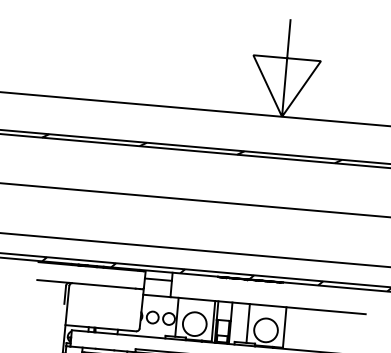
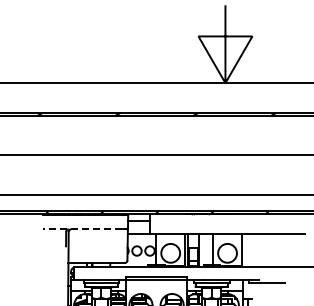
line: (85, 284) -> (81, 229), solid -> dashed

